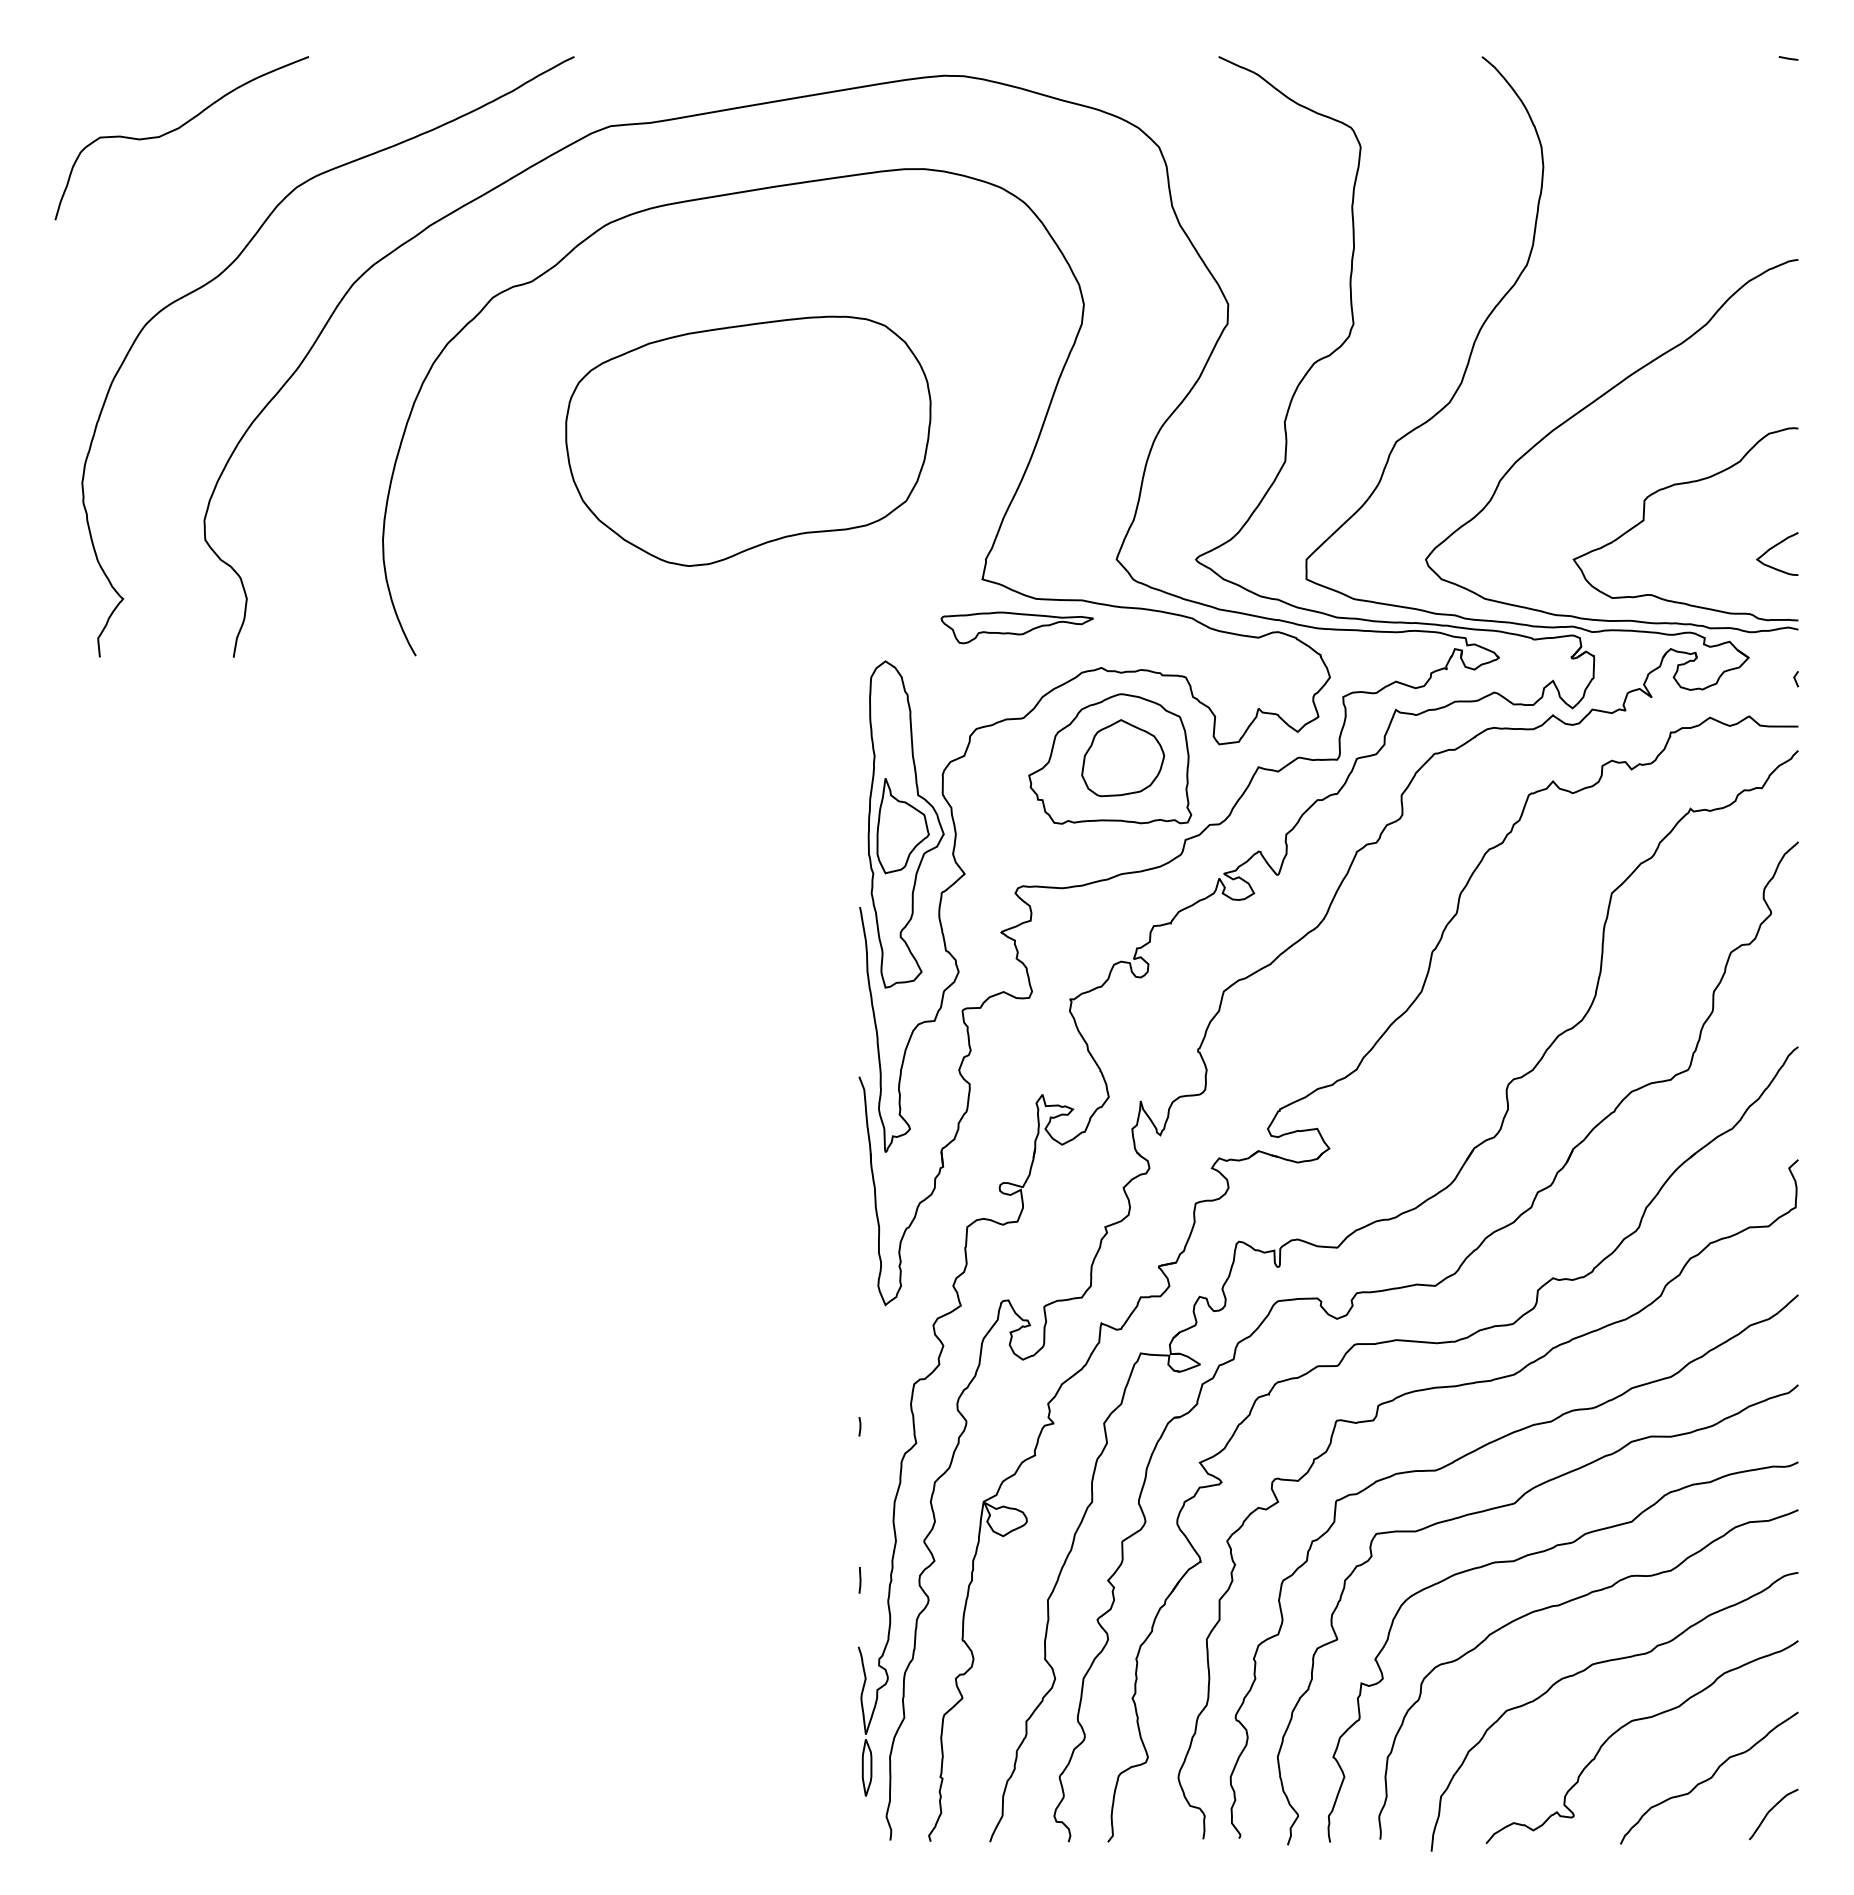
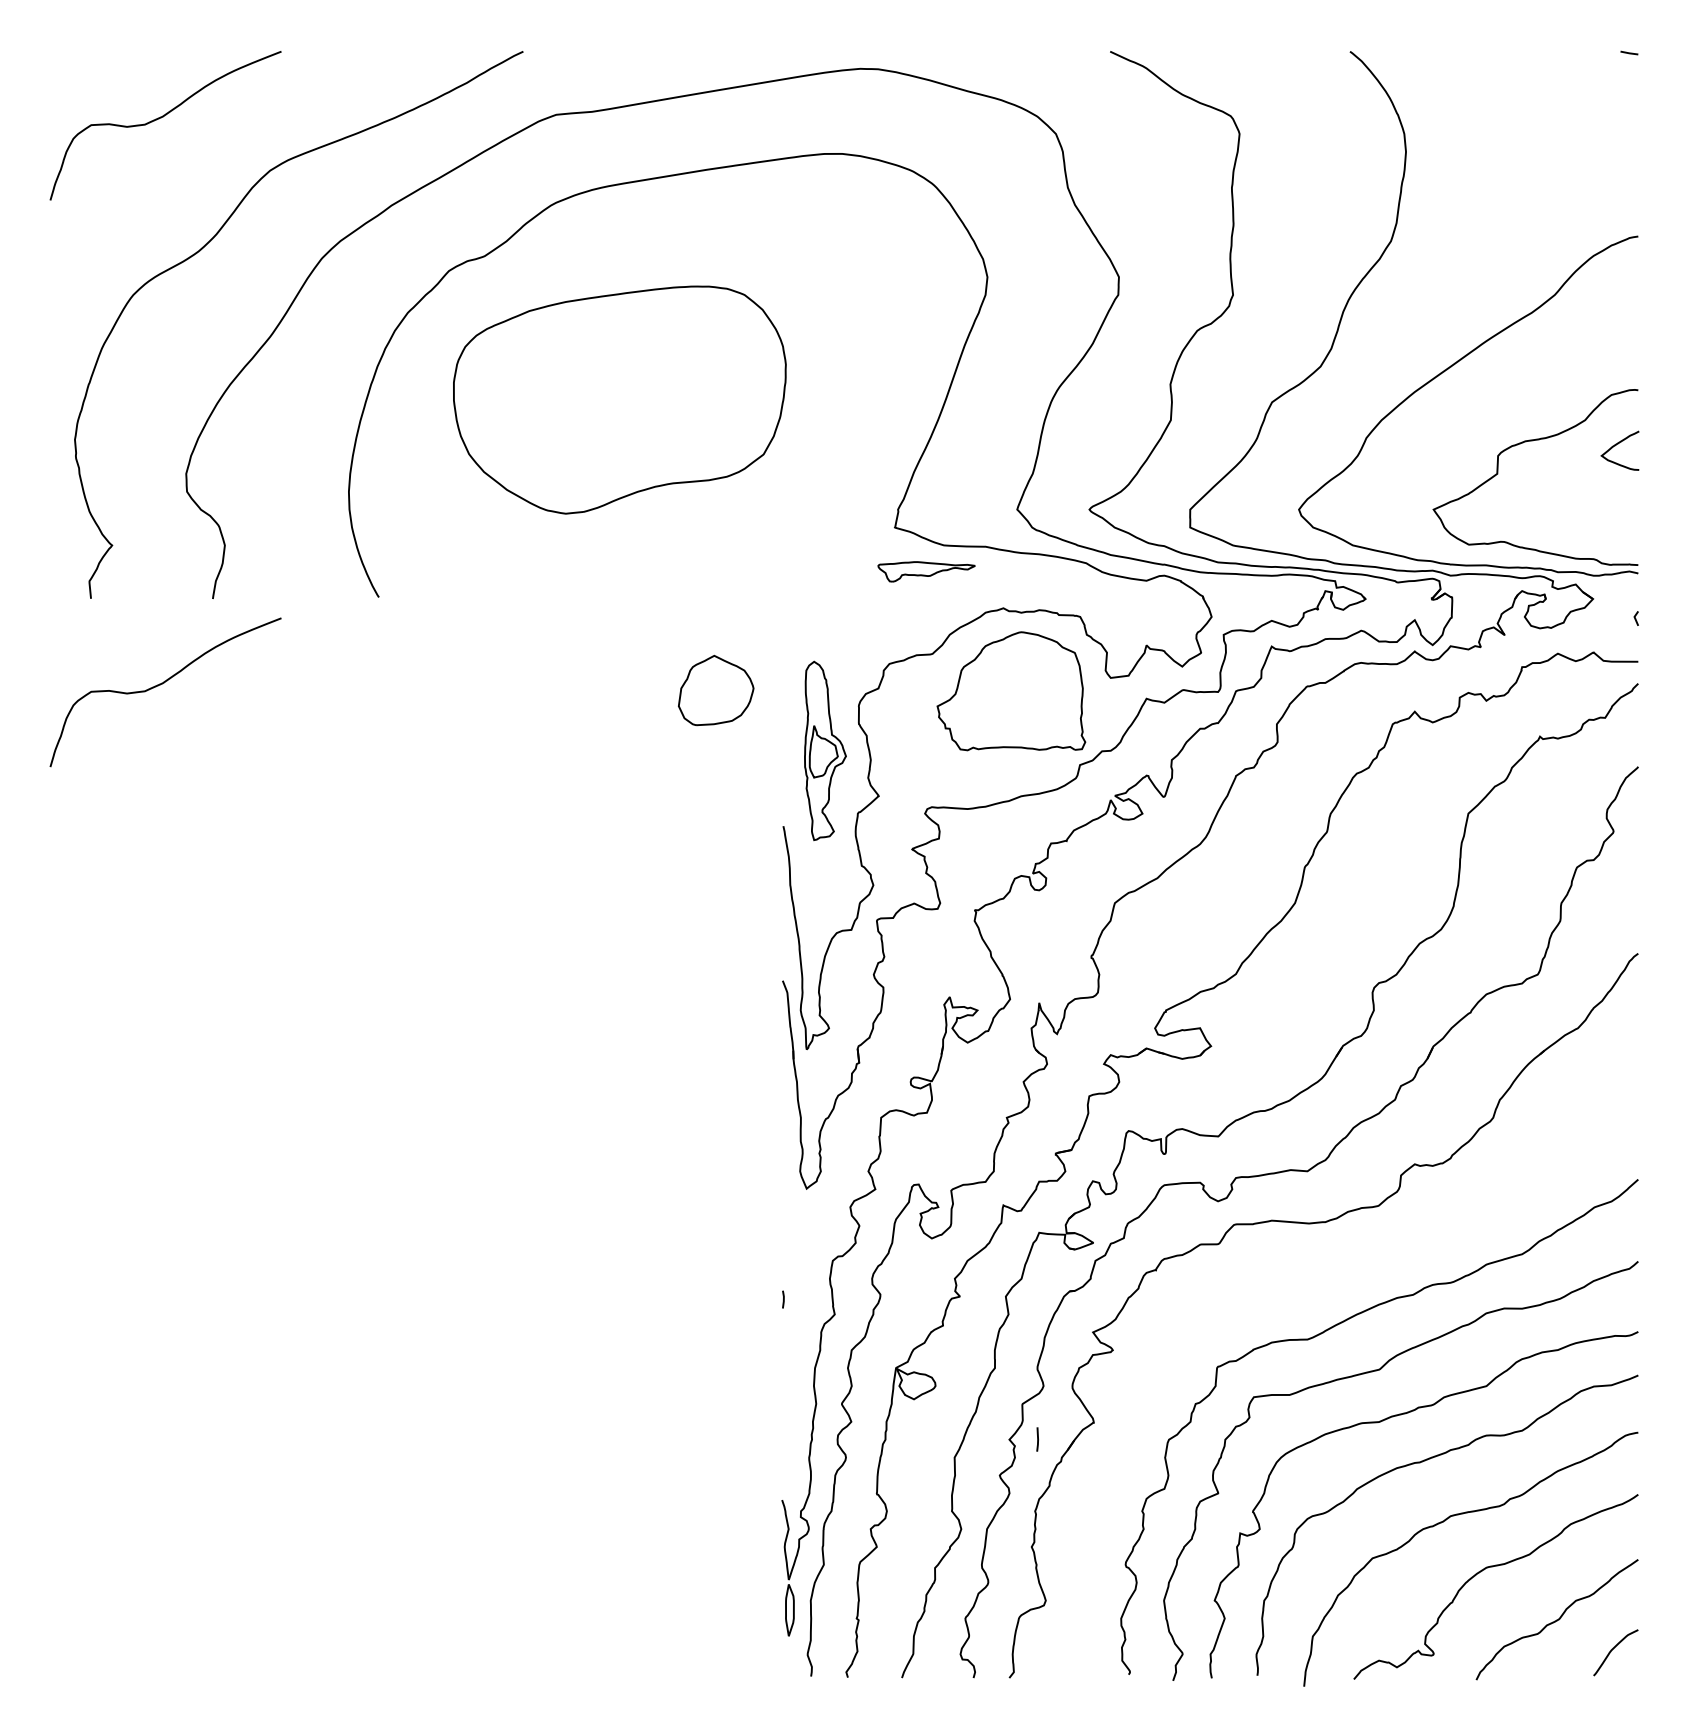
part: (748, 440) -> (619, 399), moved
curve: (1774, 547) -> (1617, 444), moved
part: (1016, 627) -> (926, 571), size x0.7
curve: (176, 752) -> (160, 685), added
part: (1122, 758) -> (715, 690), moved
part: (905, 824) -> (824, 750), size x0.6
curve: (1472, 1384) -> (1341, 1261), removed
line: (859, 1580) -> (1037, 1439), moved

